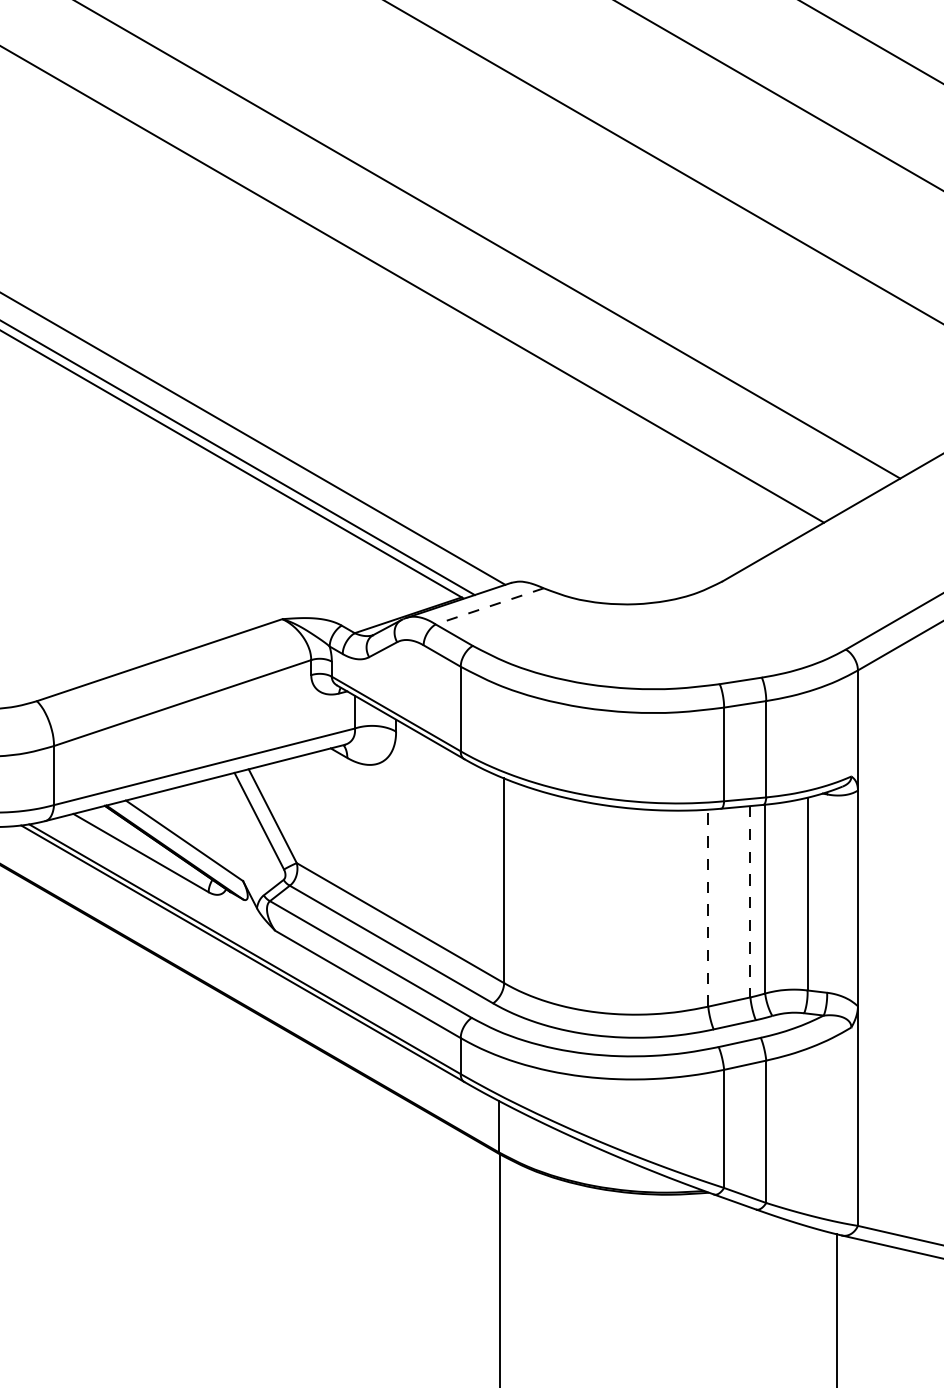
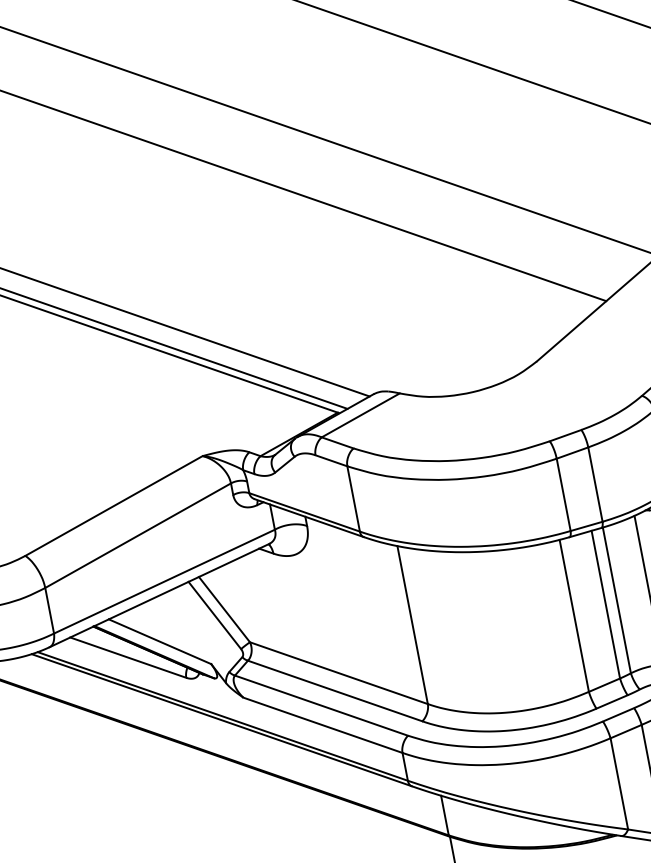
line: (489, 606) -> (360, 415), dashed -> solid
line: (750, 901) -> (605, 604), dashed -> solid
line: (708, 907) -> (574, 615), dashed -> solid

